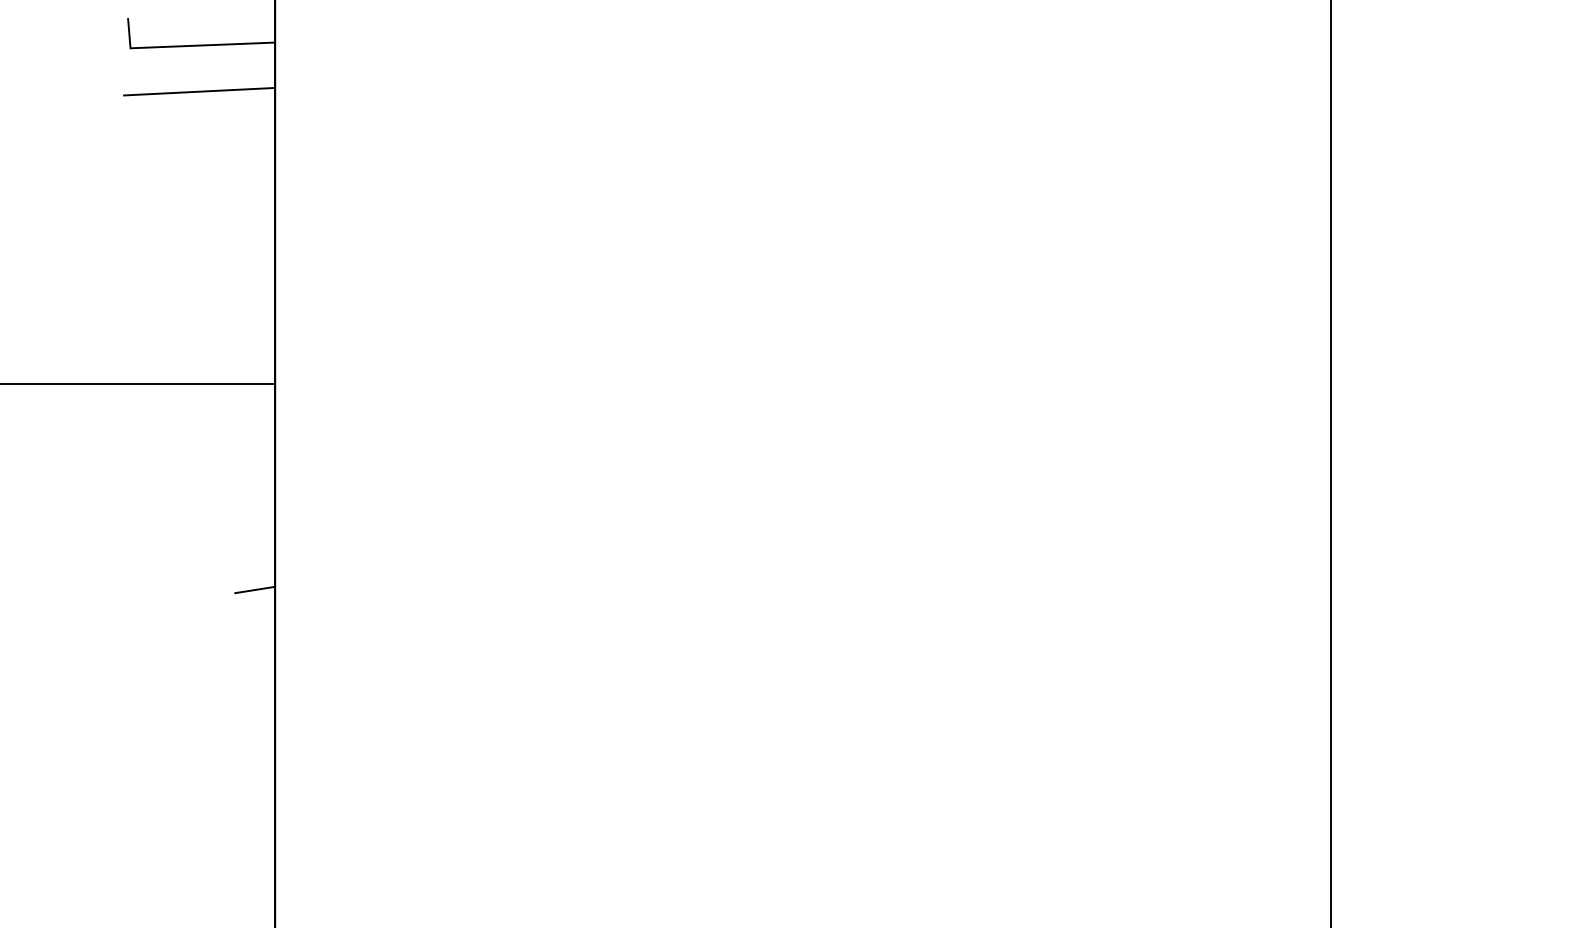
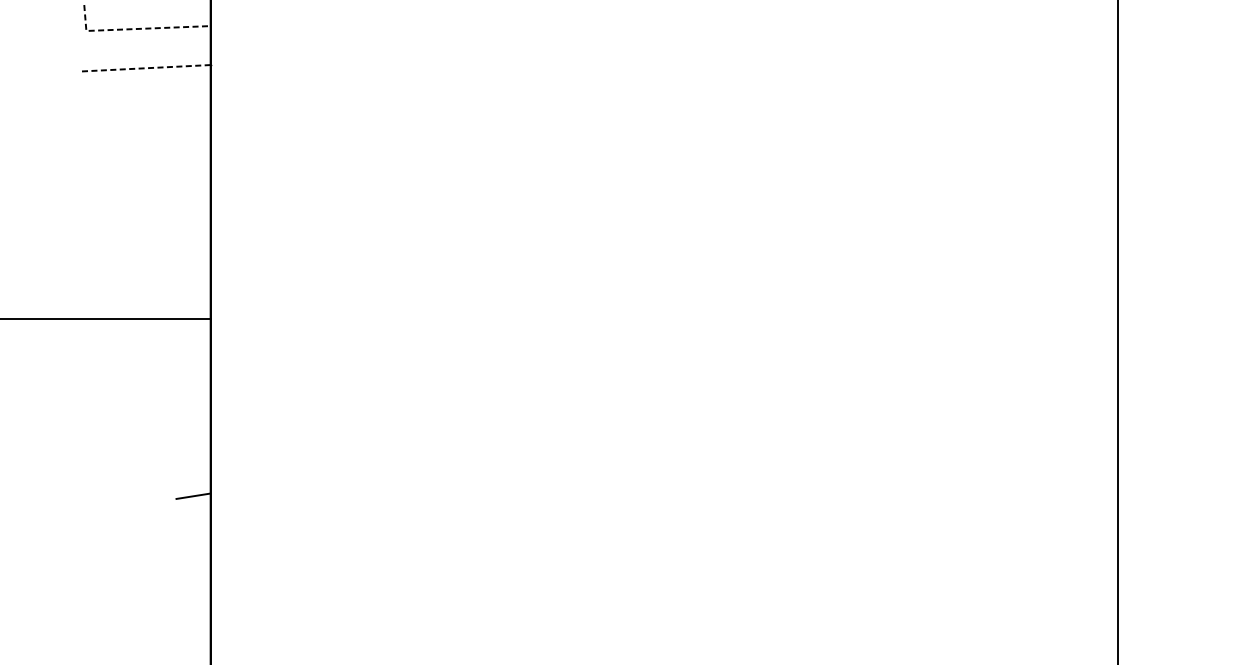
line: (187, 46) -> (135, 29), solid -> dashed
line: (199, 91) -> (145, 68), solid -> dashed

